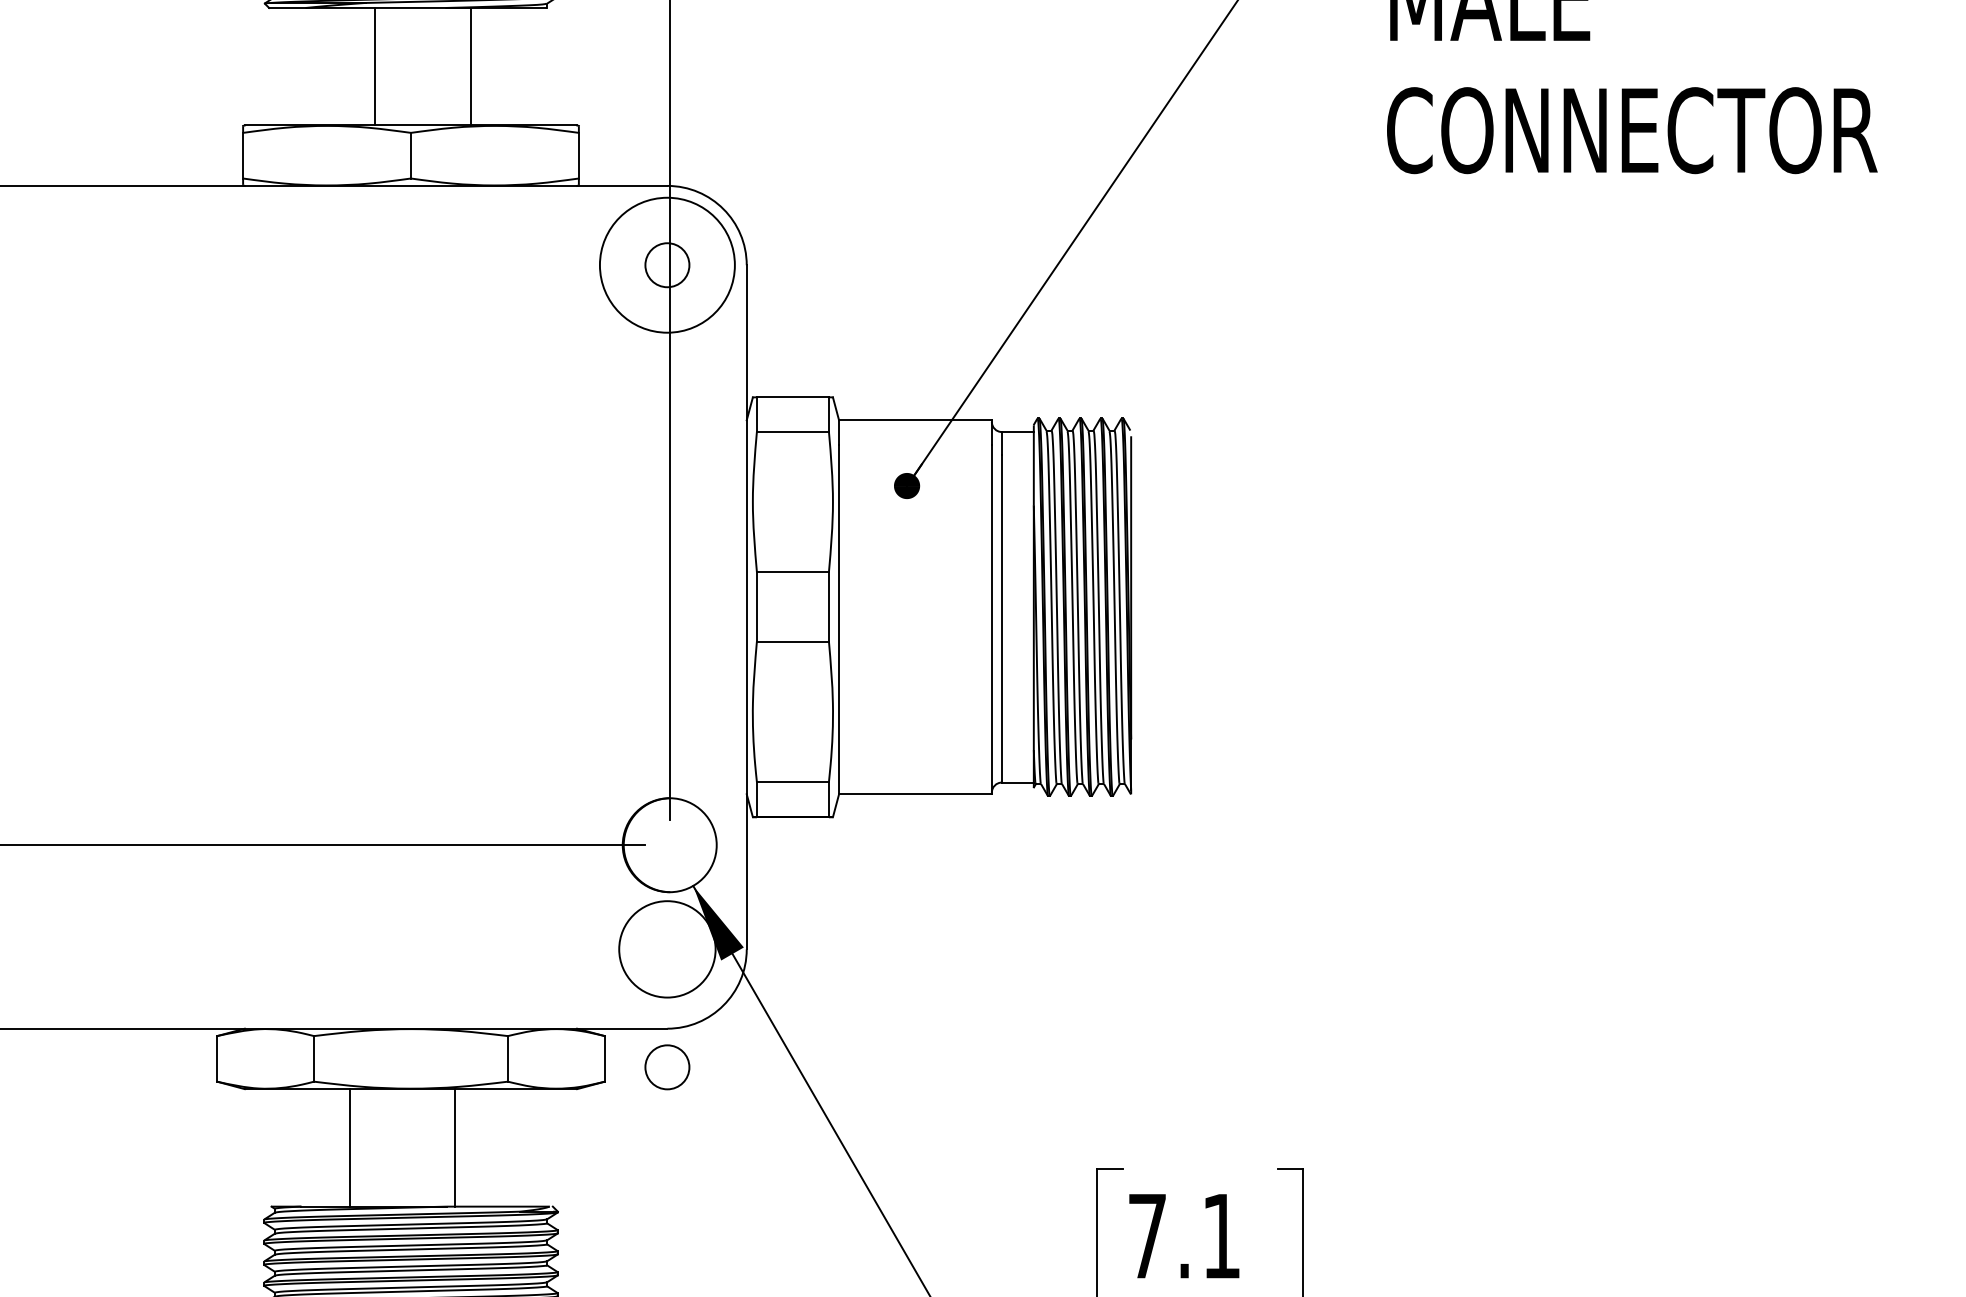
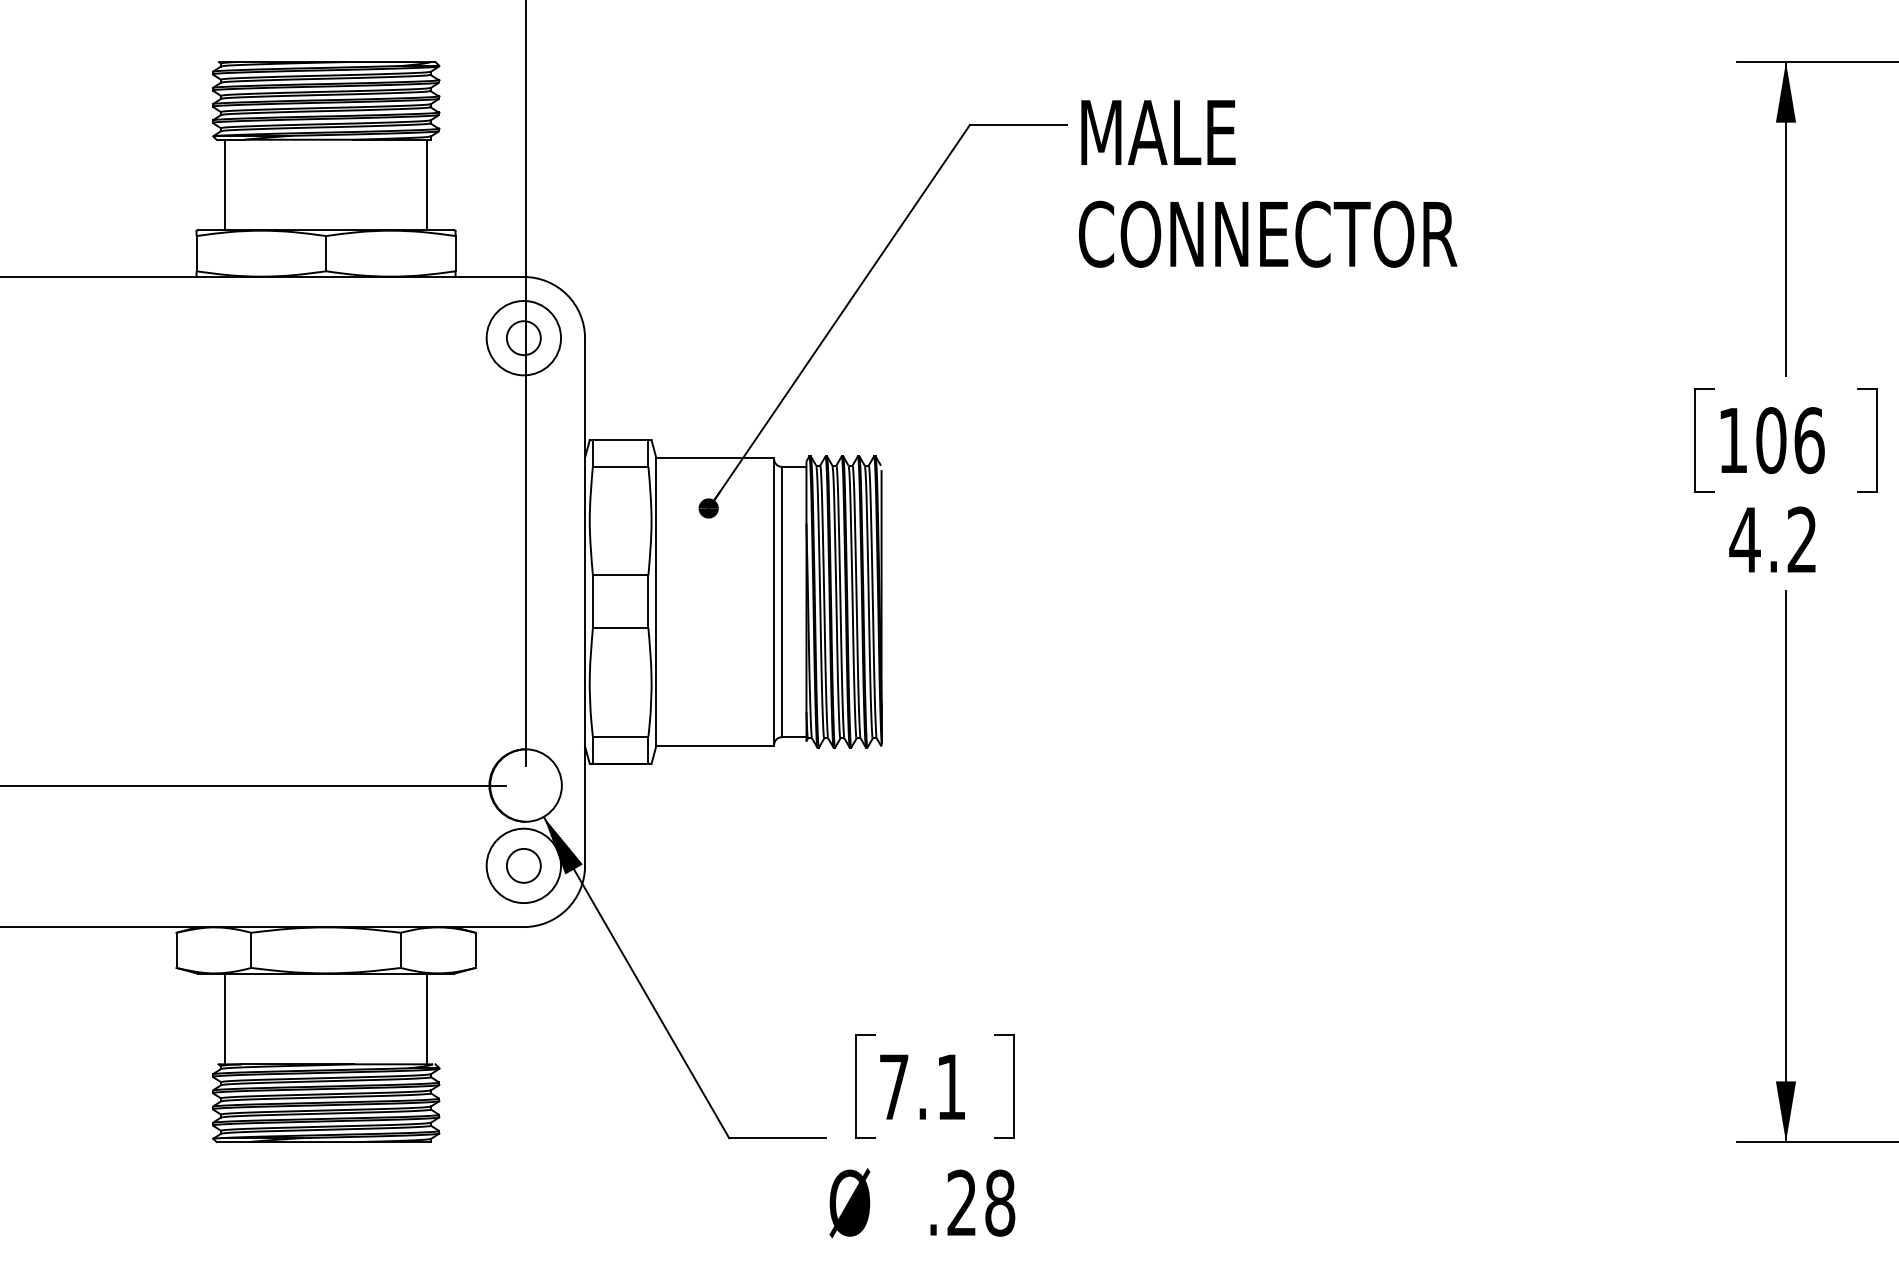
line: (375, 66) -> (225, 184), moved
line: (471, 66) -> (427, 184), moved
circle: (666, 265) -> (523, 338), size x0.71
circle: (666, 1066) -> (523, 865), moved
line: (350, 1147) -> (225, 1018), moved
line: (455, 1147) -> (427, 1018), moved

